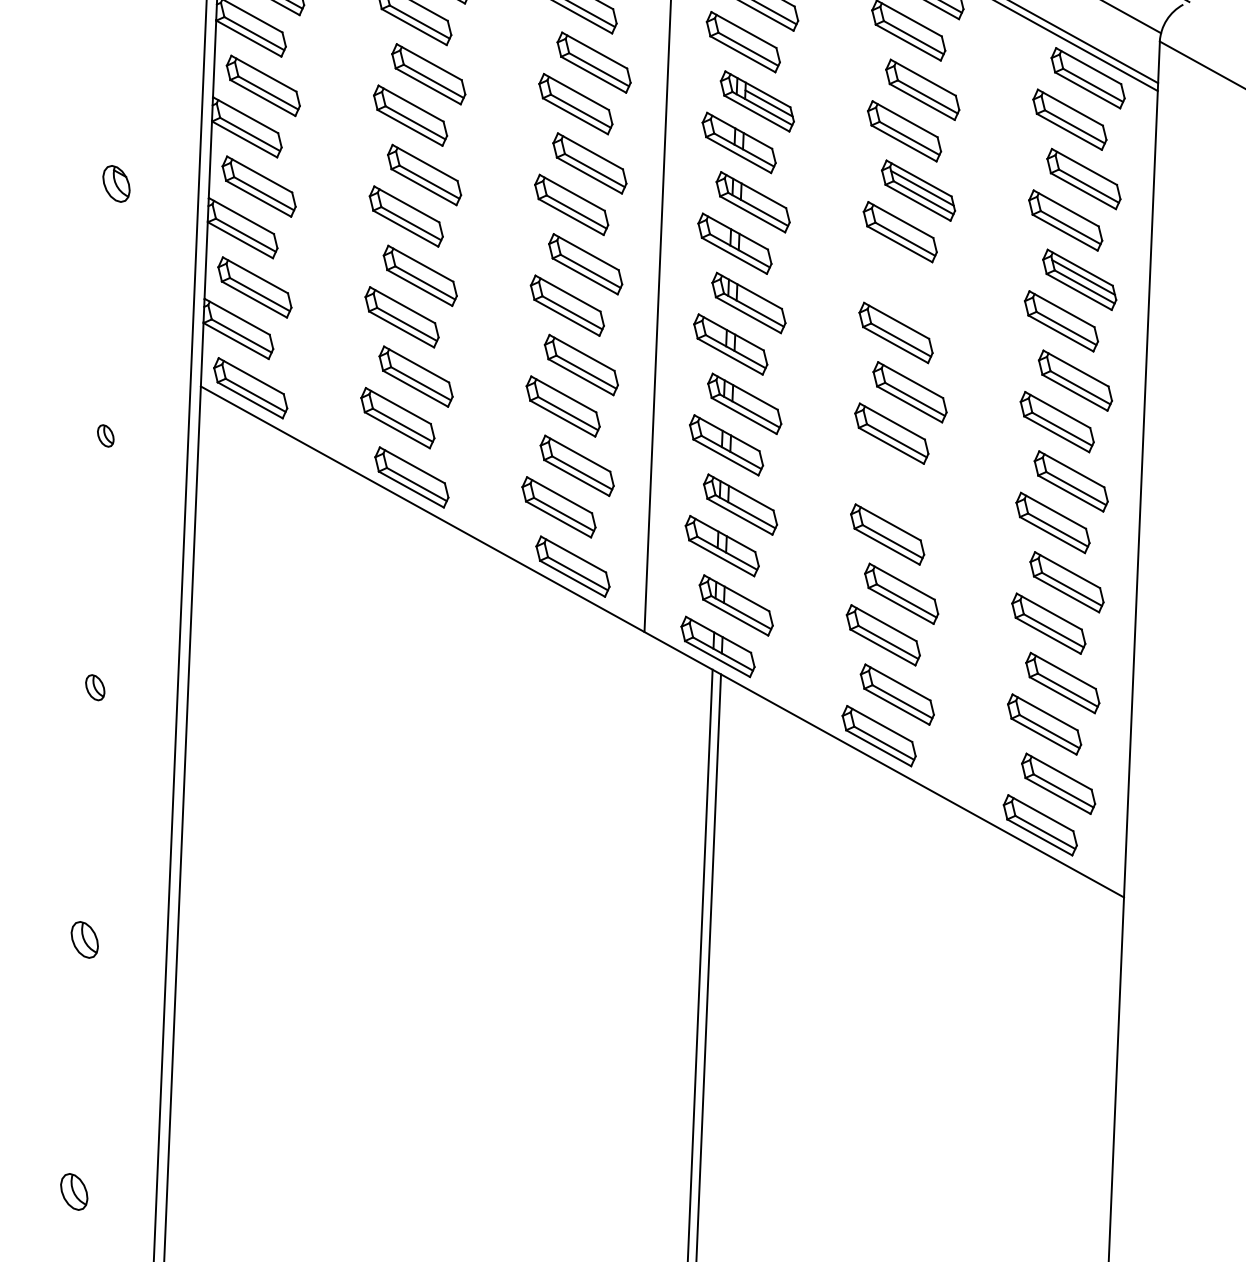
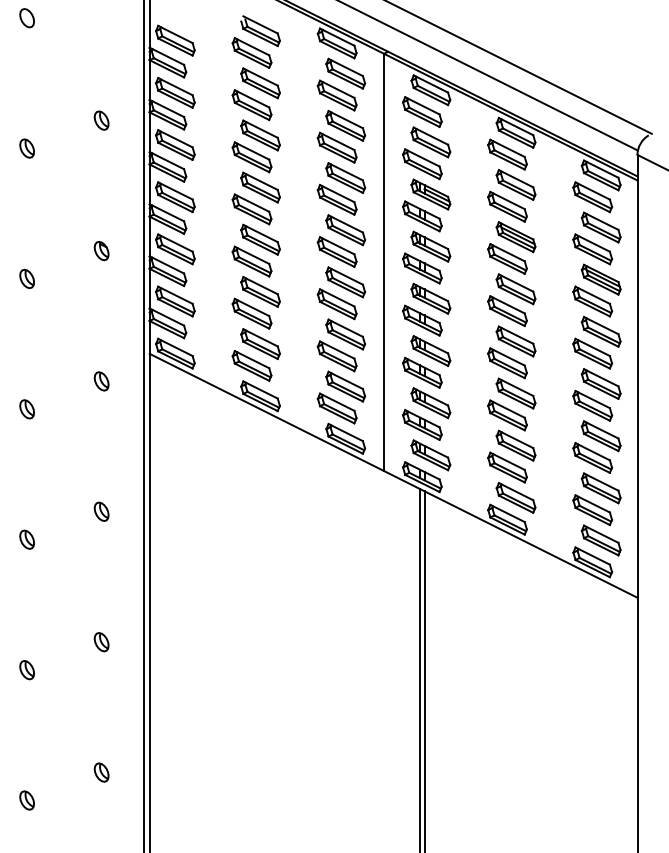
part: (913, 291) -> (515, 289), added
part: (105, 436) -> (101, 381), size x1.67
part: (904, 492) -> (515, 393), added
part: (95, 687) -> (101, 511), size x1.43

